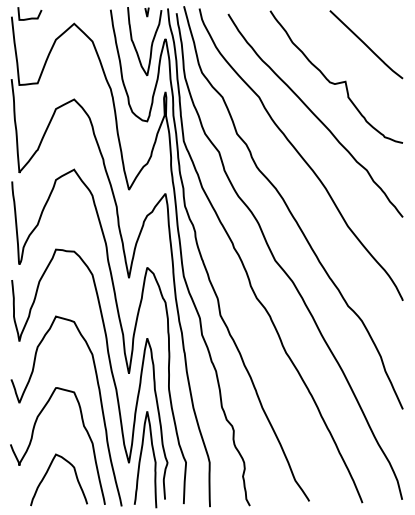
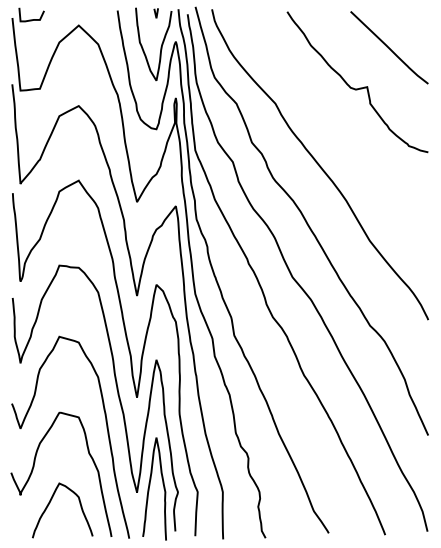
curve: (315, 115) -> (335, 123), removed

